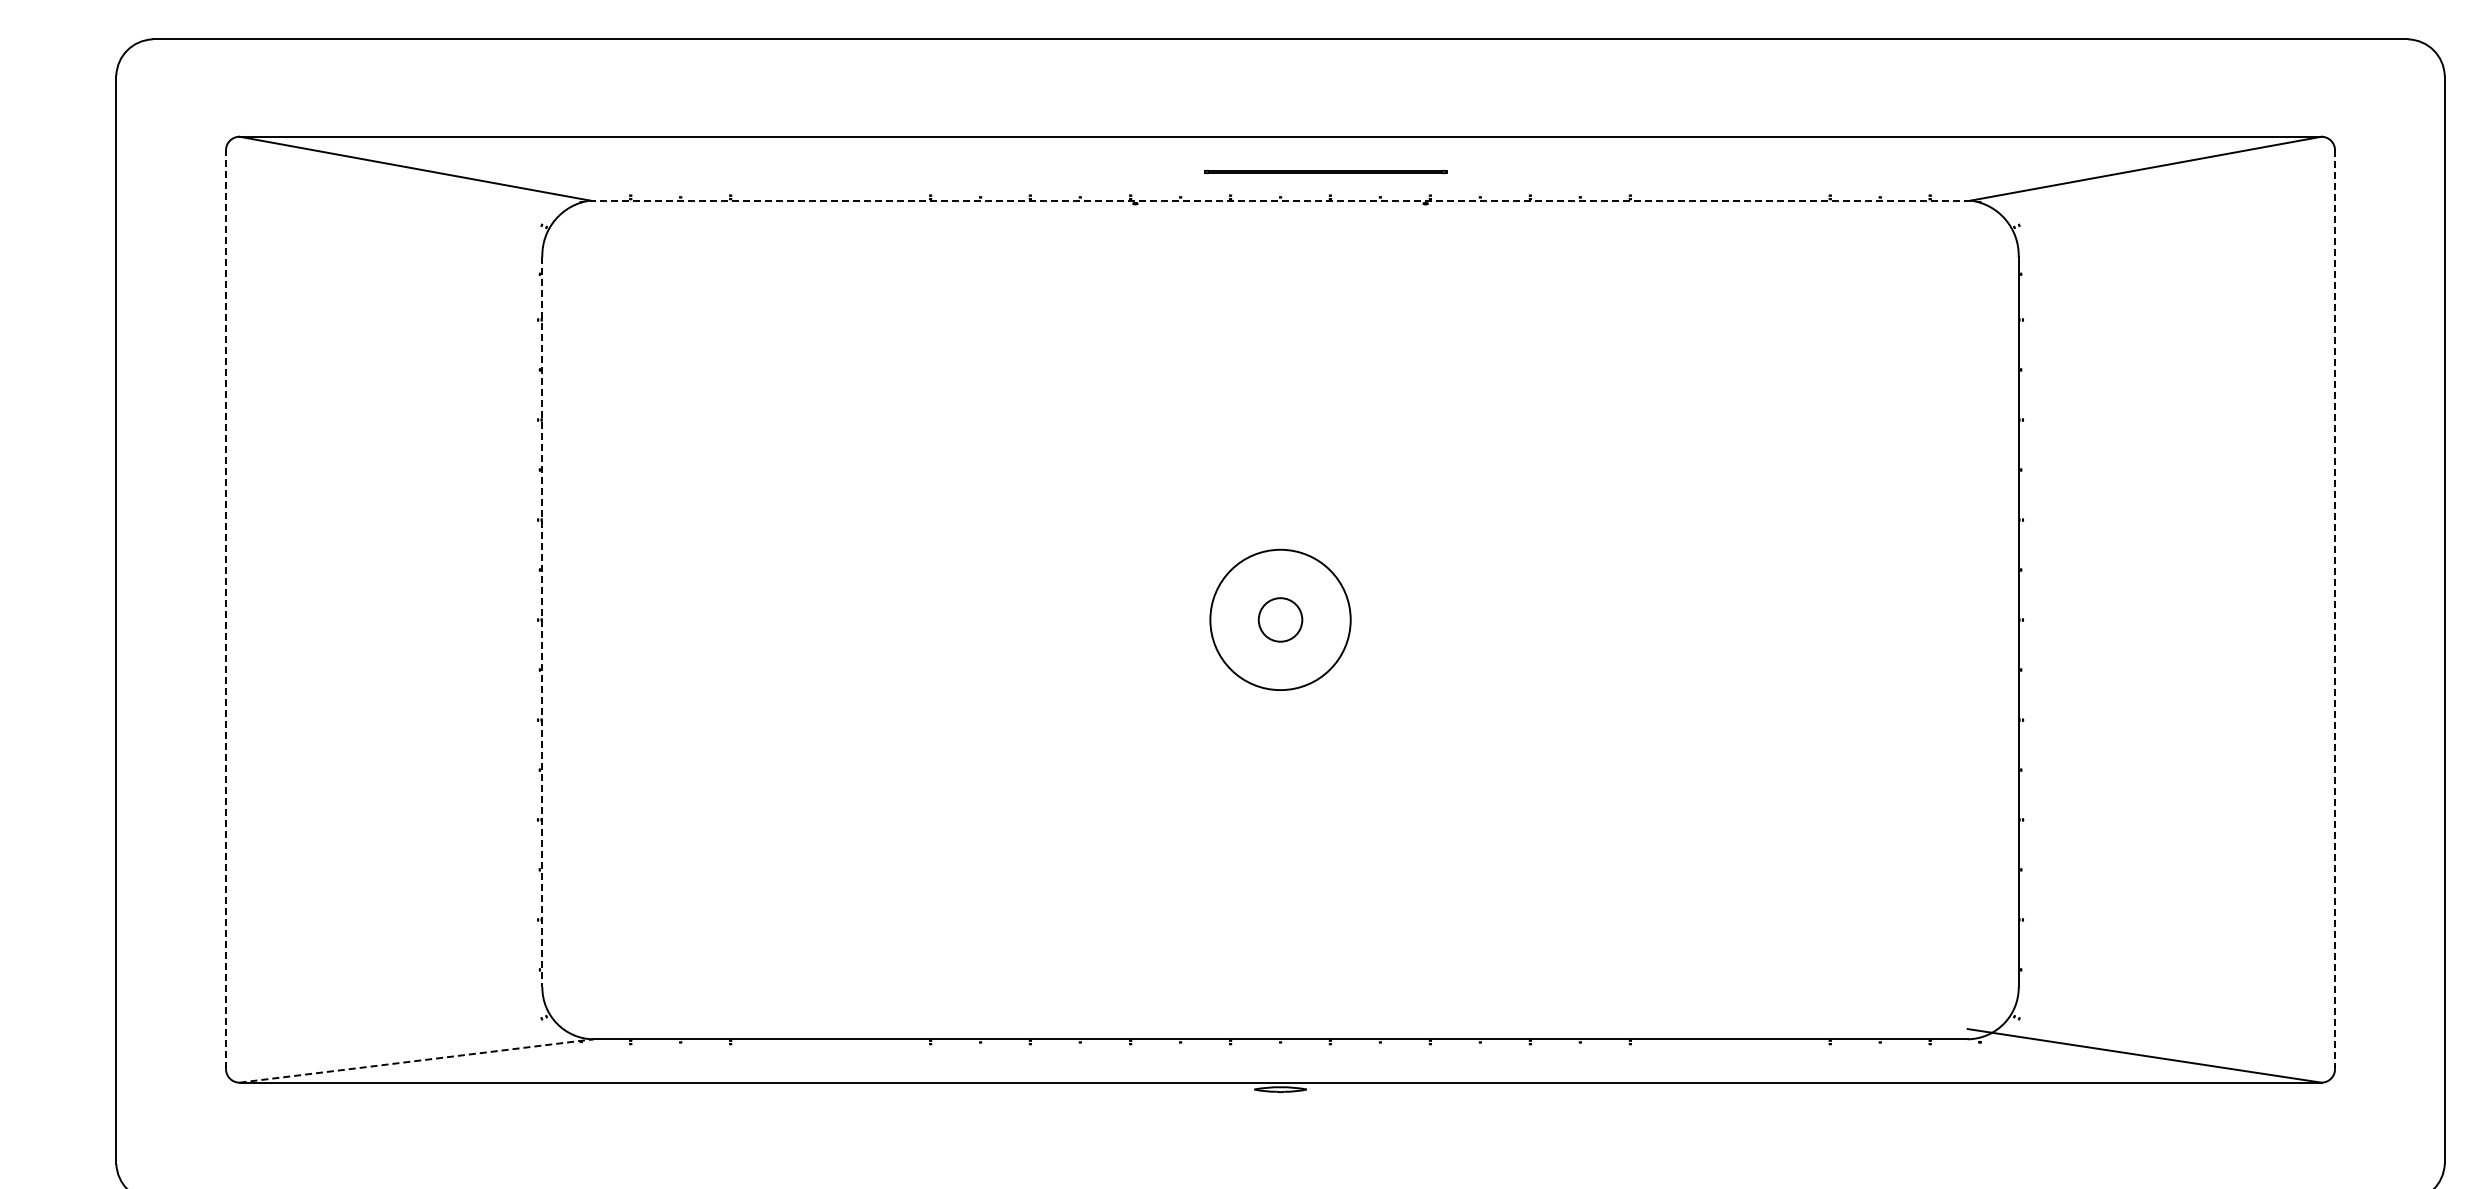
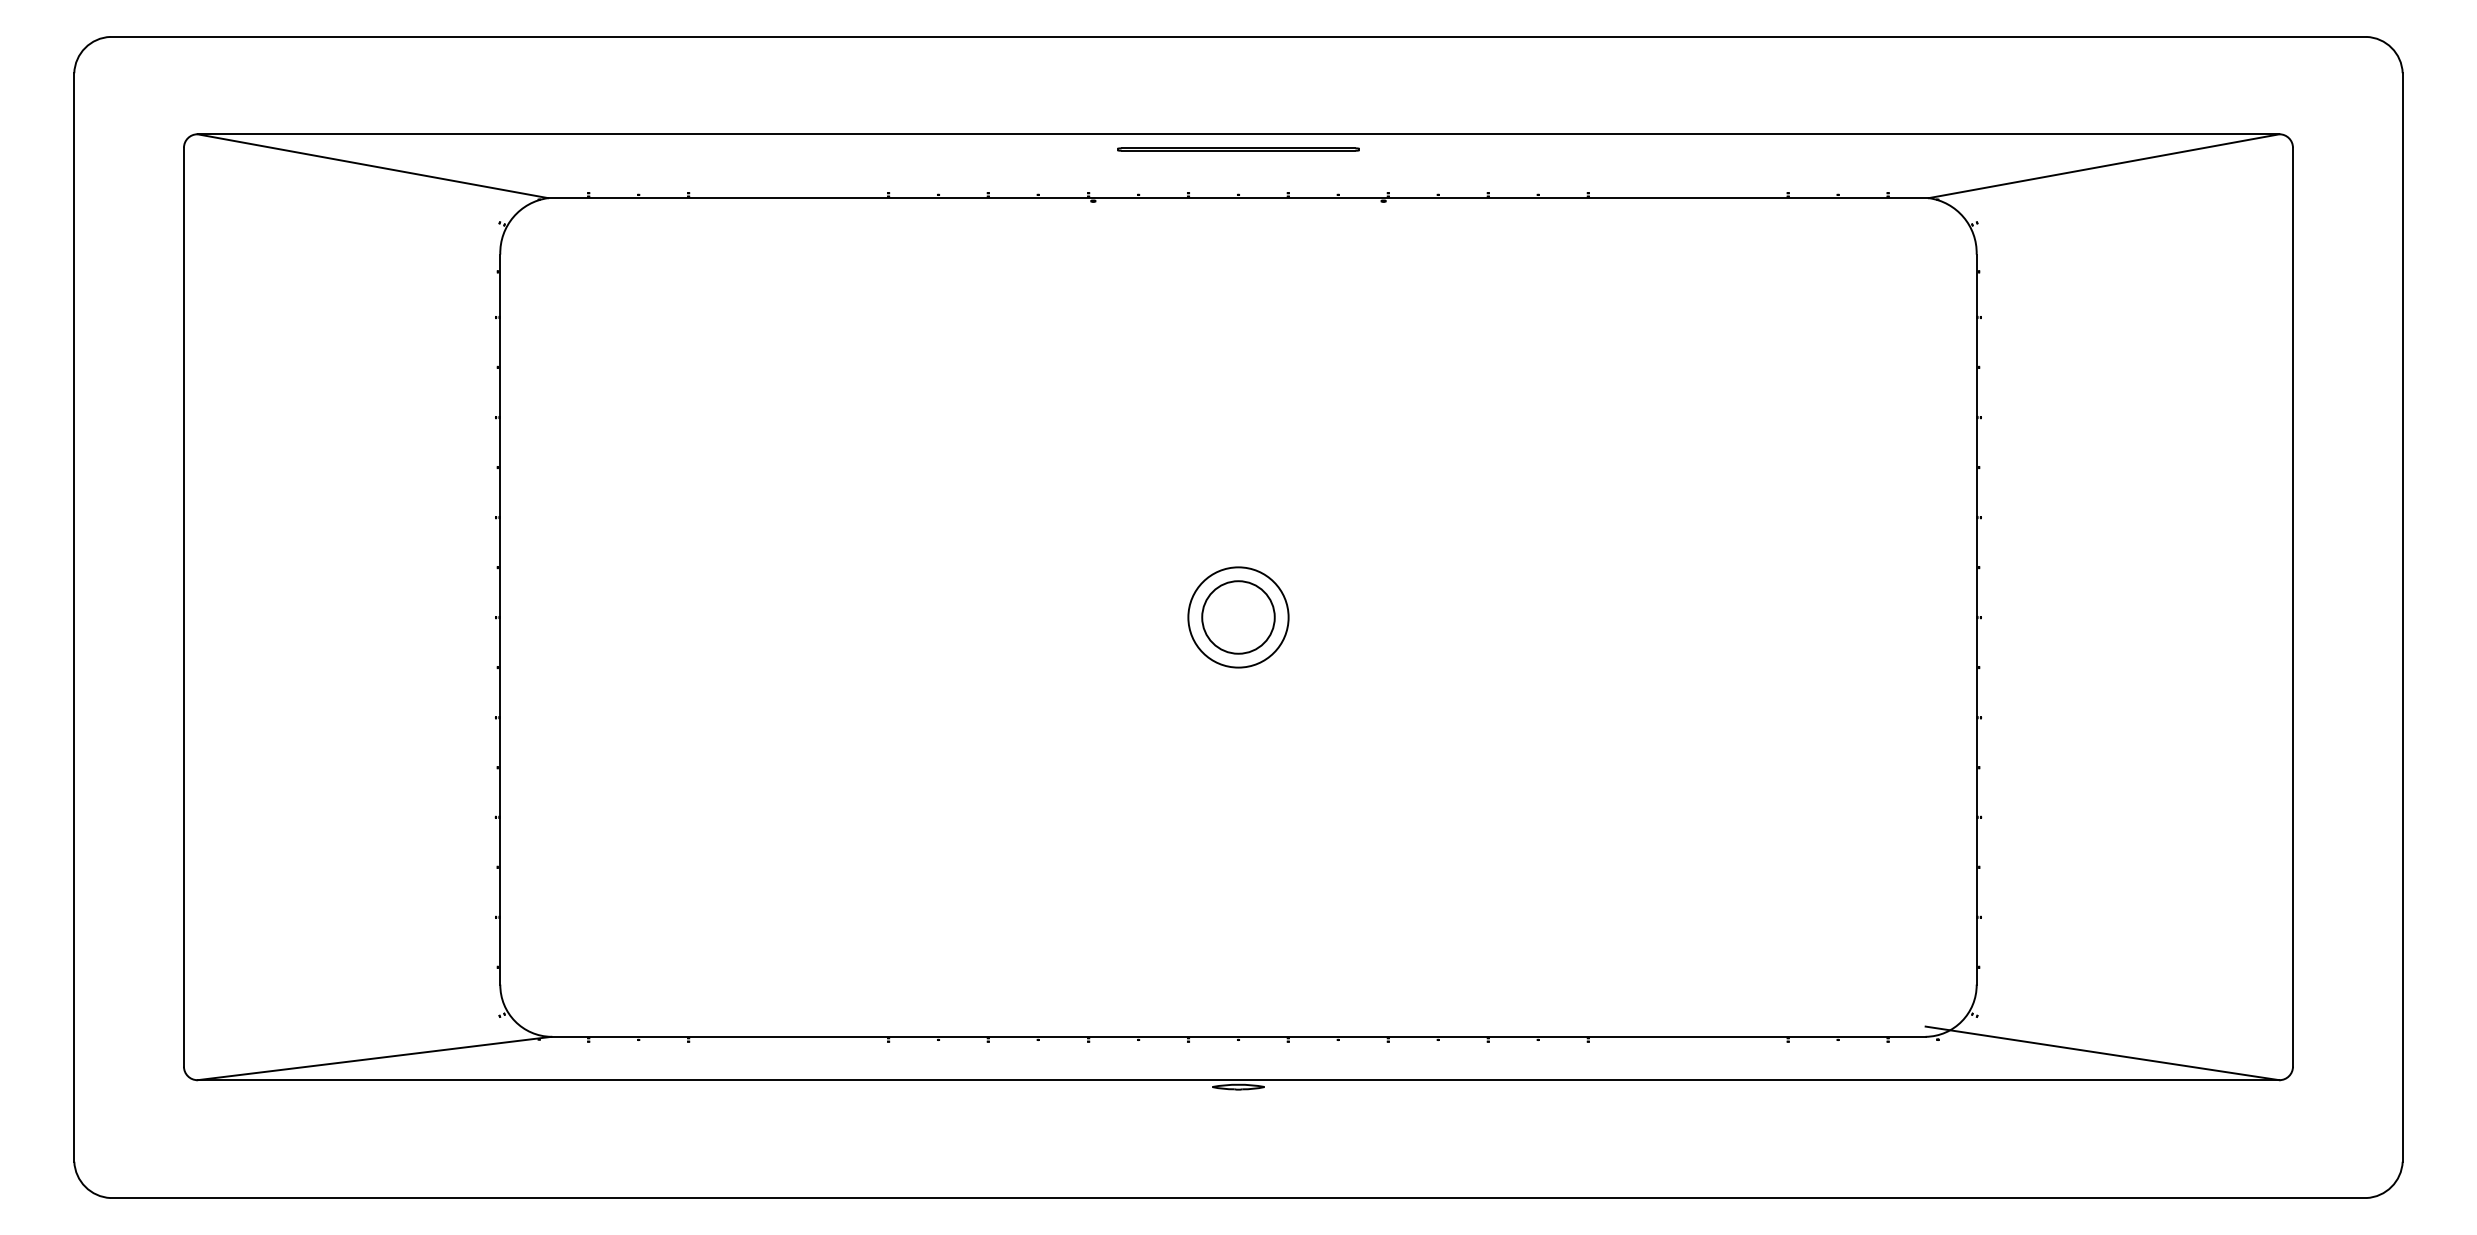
line: (1325, 170) -> (1238, 148), moved
line: (1280, 200) -> (1238, 198), dashed -> solid
line: (225, 608) -> (183, 606), dashed -> solid
line: (2335, 609) -> (2293, 607), dashed -> solid
circle: (1280, 619) -> (1238, 617), size x0.71
circle: (1280, 619) -> (1238, 617), size x1.67
line: (542, 621) -> (500, 619), dashed -> solid
line: (416, 1060) -> (374, 1058), dashed -> solid

